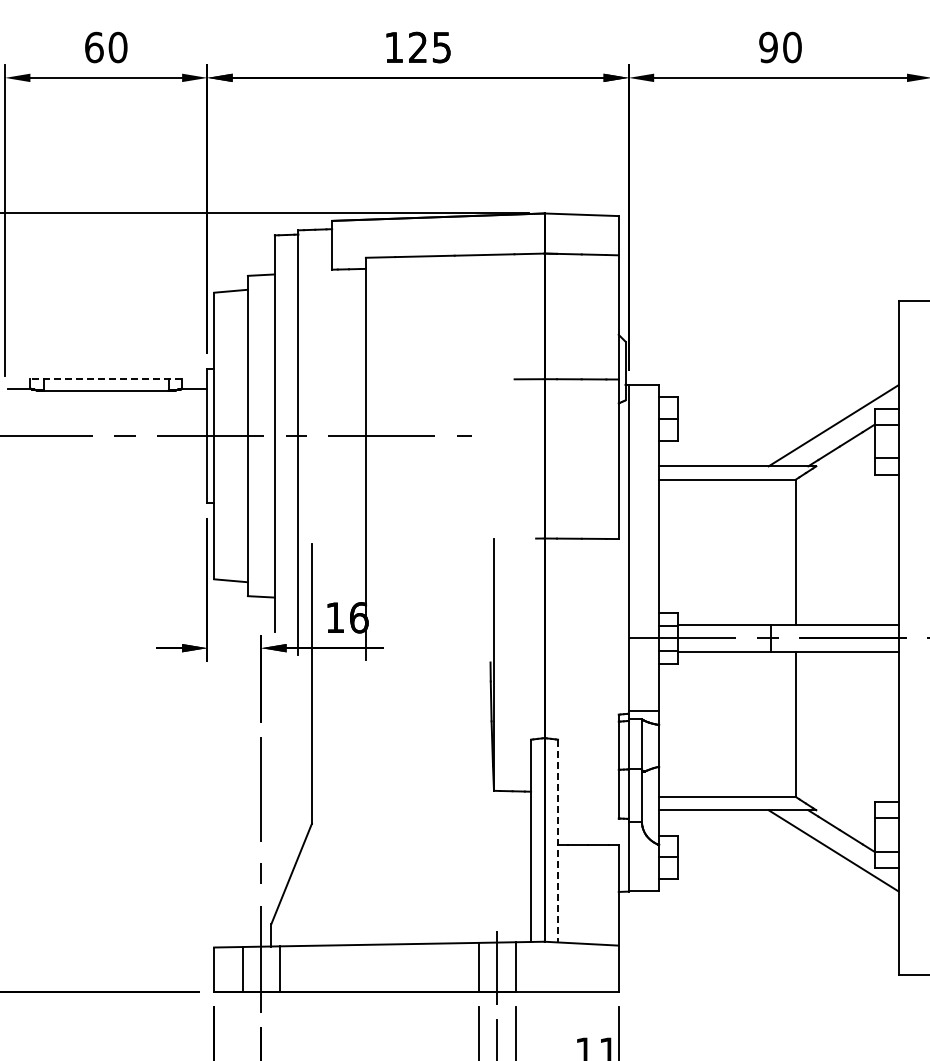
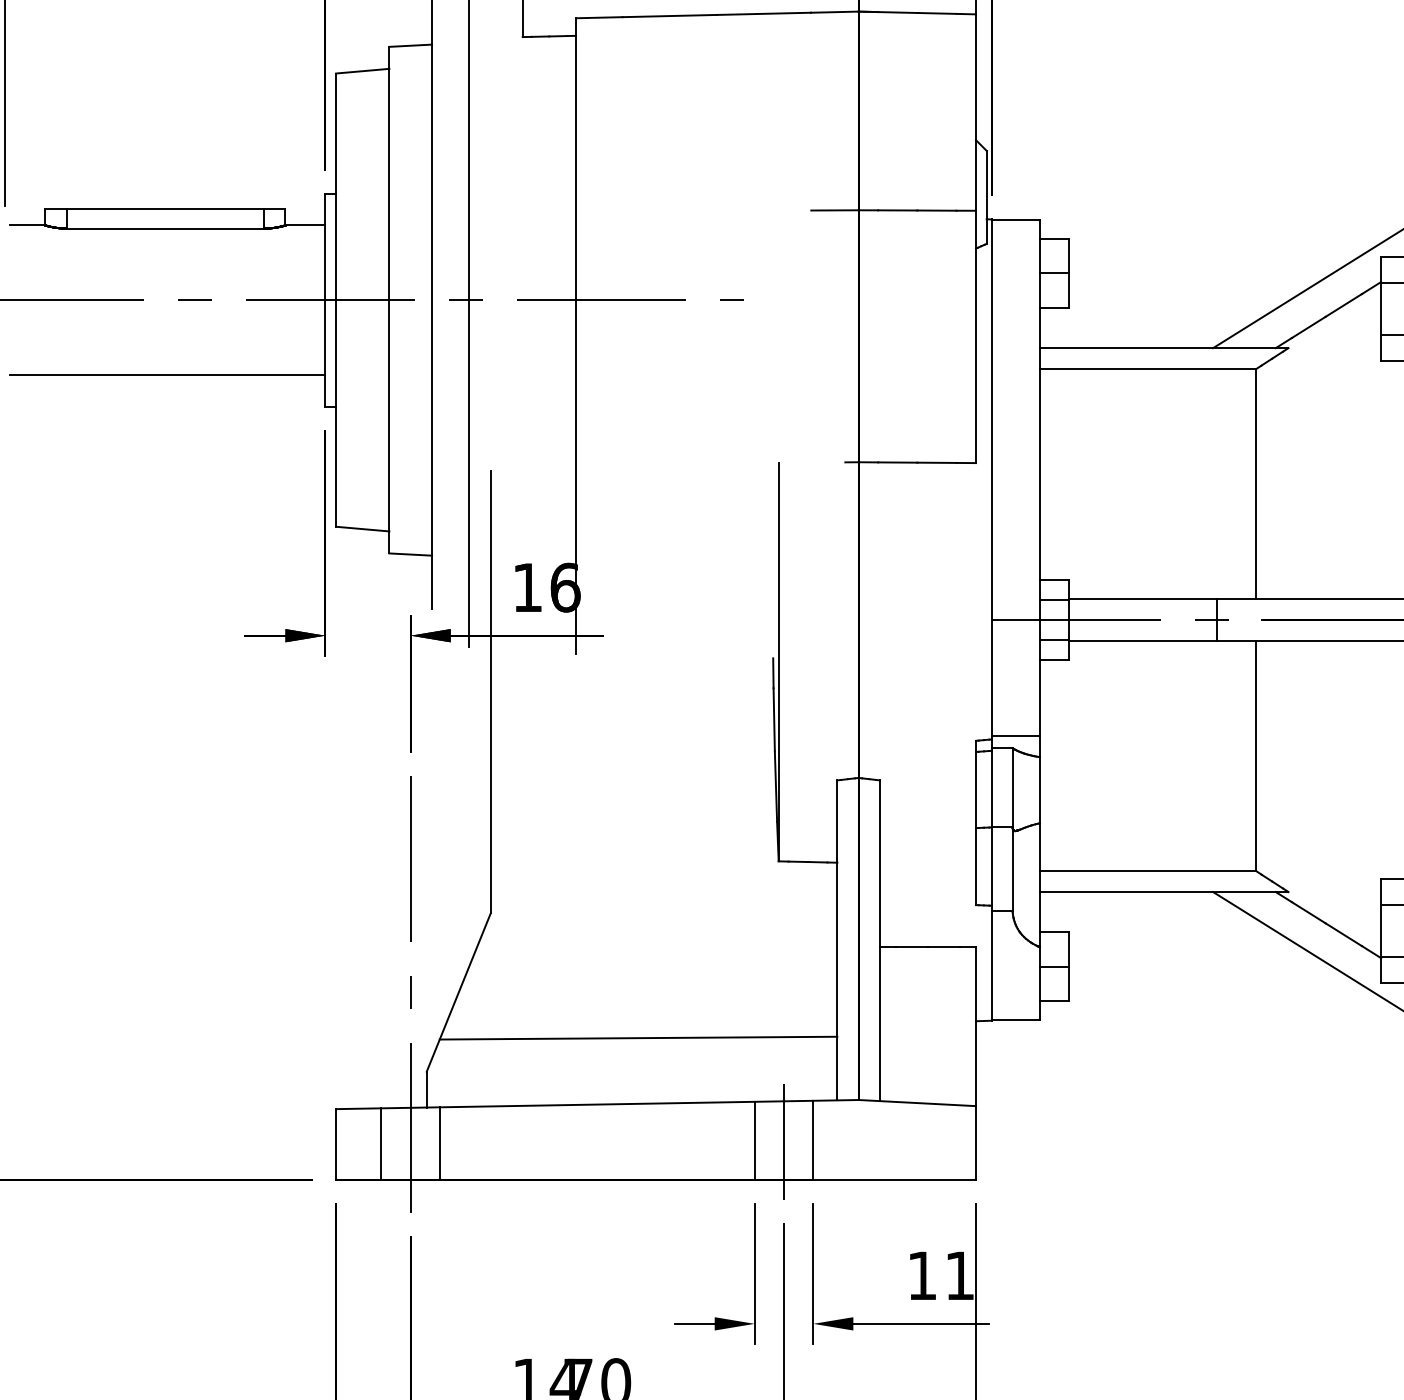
line: (106, 378) -> (165, 209), dashed -> solid
line: (107, 483) -> (167, 375), added
line: (558, 841) -> (880, 941), dashed -> solid
line: (405, 902) -> (638, 1037), added

